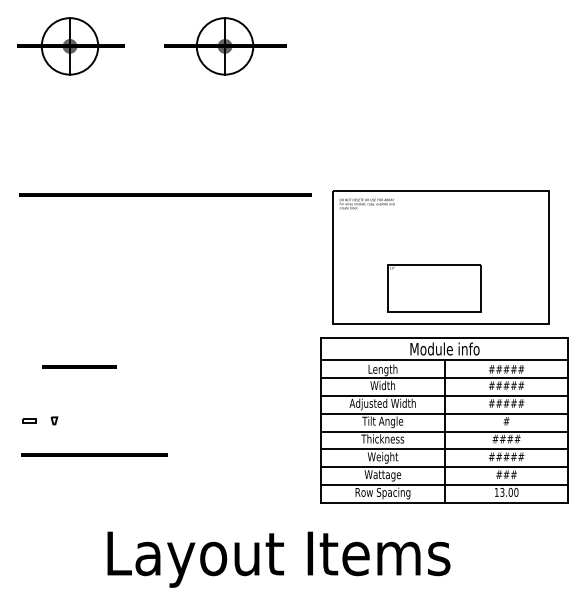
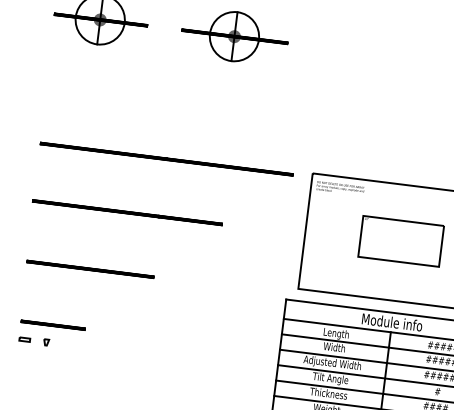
line: (127, 261) -> (126, 212), added
part: (434, 288) -> (401, 241), moved
line: (79, 366) -> (53, 324), moved
line: (94, 454) -> (90, 268), moved

